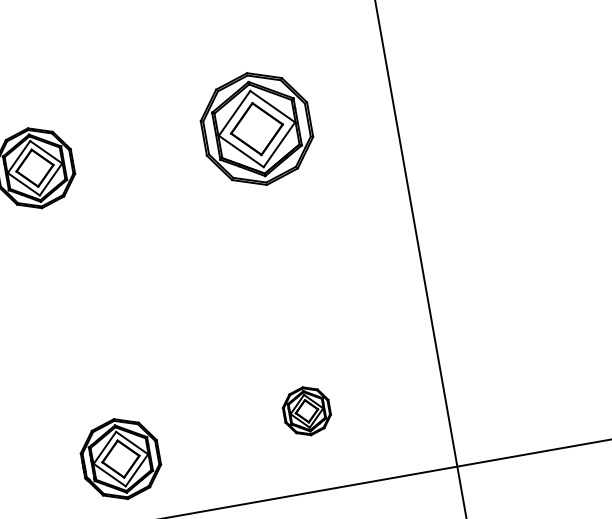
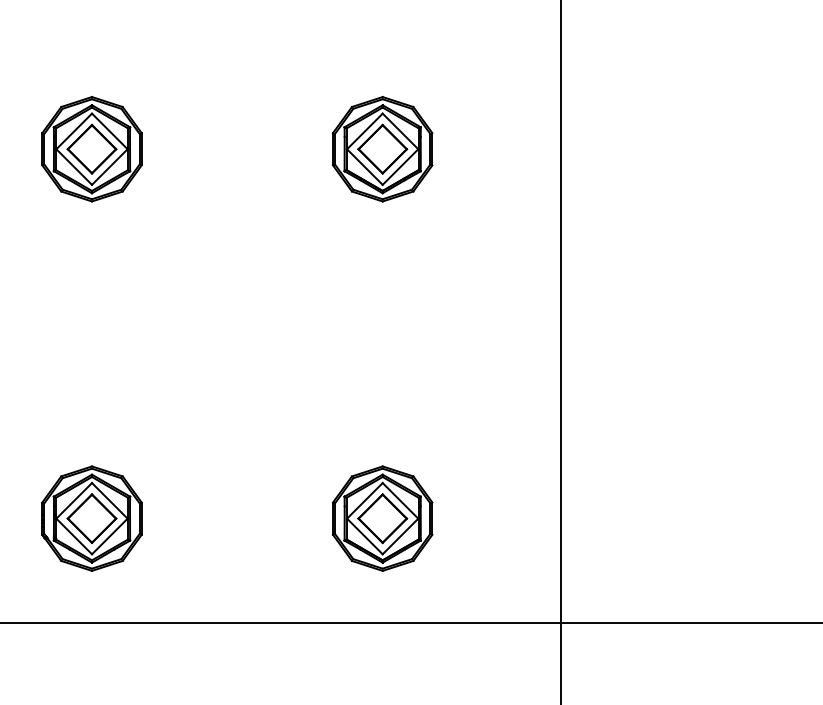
part: (256, 129) -> (382, 149), size x0.71
part: (306, 411) -> (382, 518), size x1.67
part: (120, 459) -> (91, 518), moved

